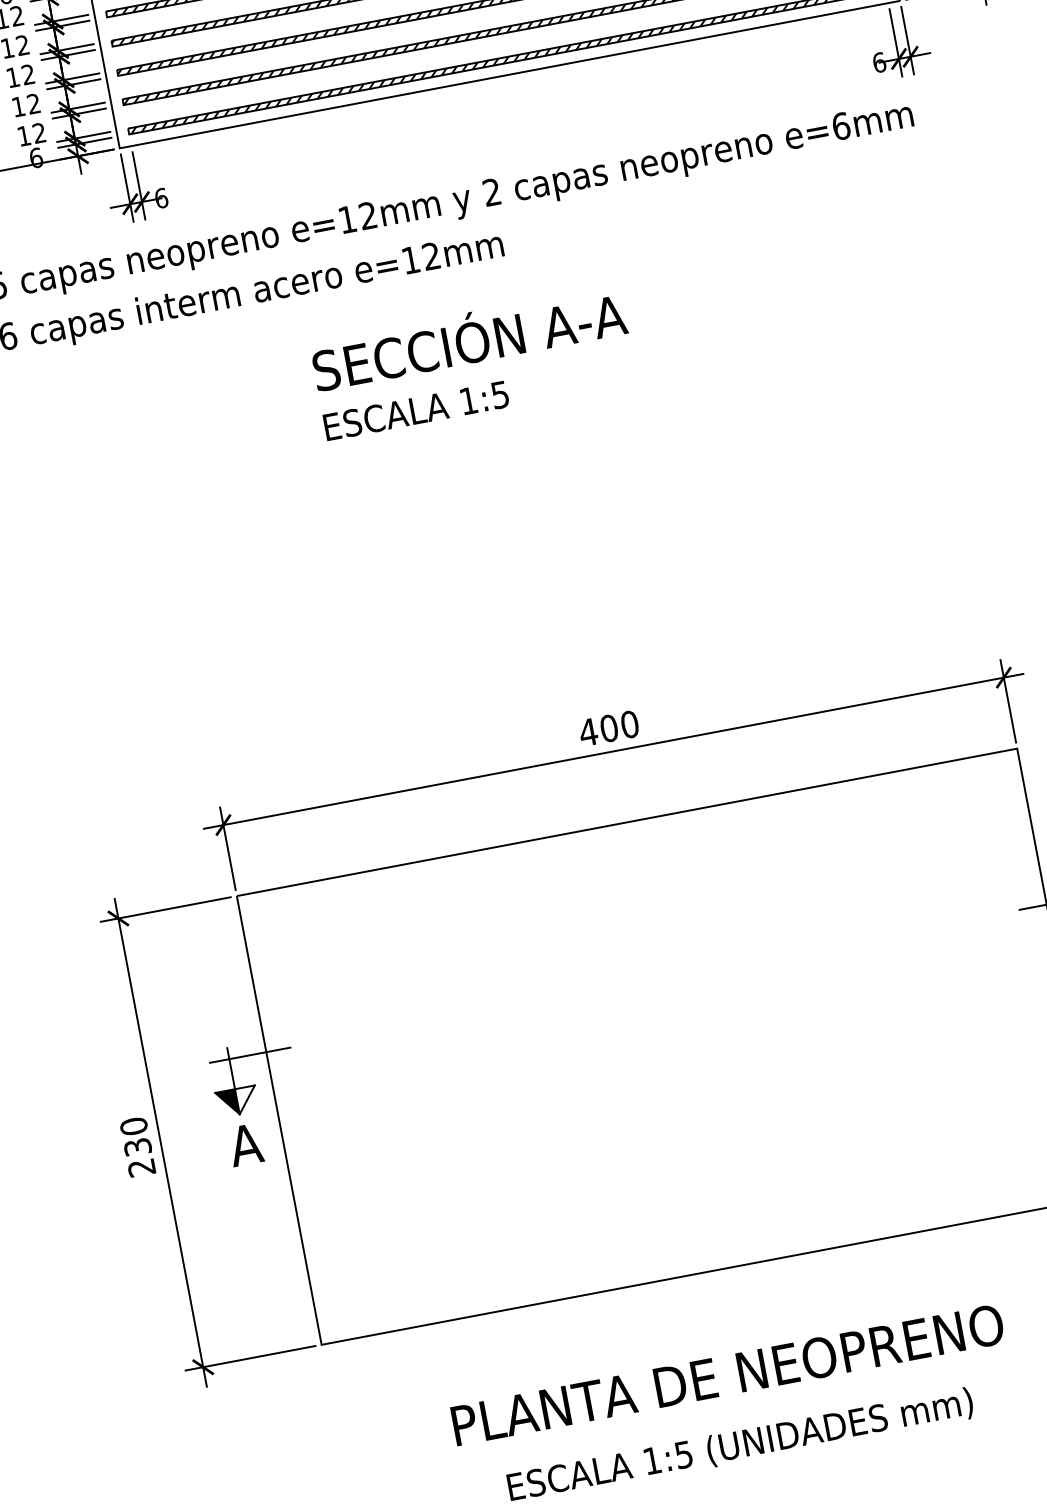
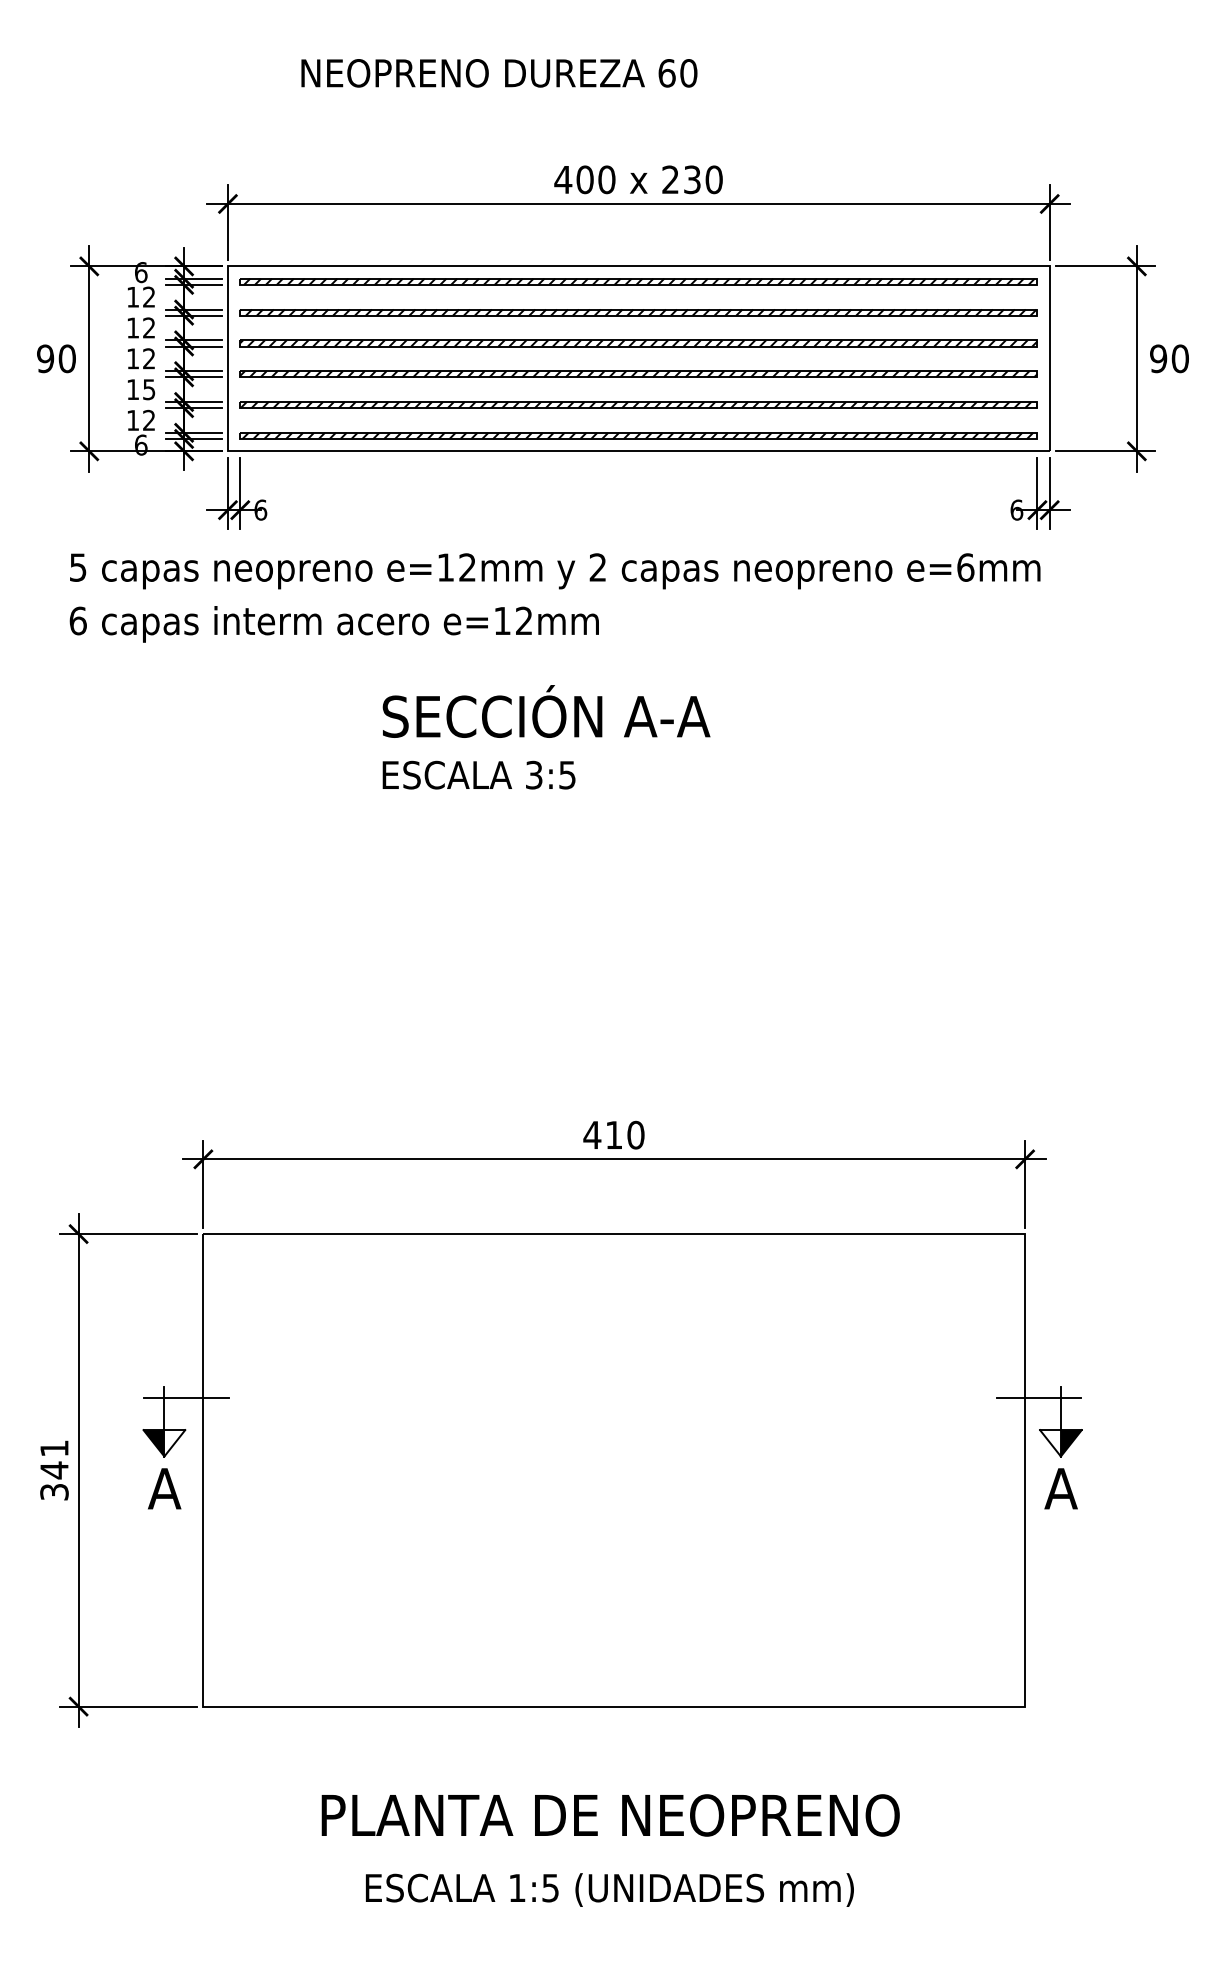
text: (34, 103) -> (149, 389), 12 -> 15
text: (468, 400) -> (534, 774), 1:5 -> 3:5
text: (608, 727) -> (613, 1134), 400 -> 410
text: (137, 1147) -> (54, 1470), 230 -> 341

